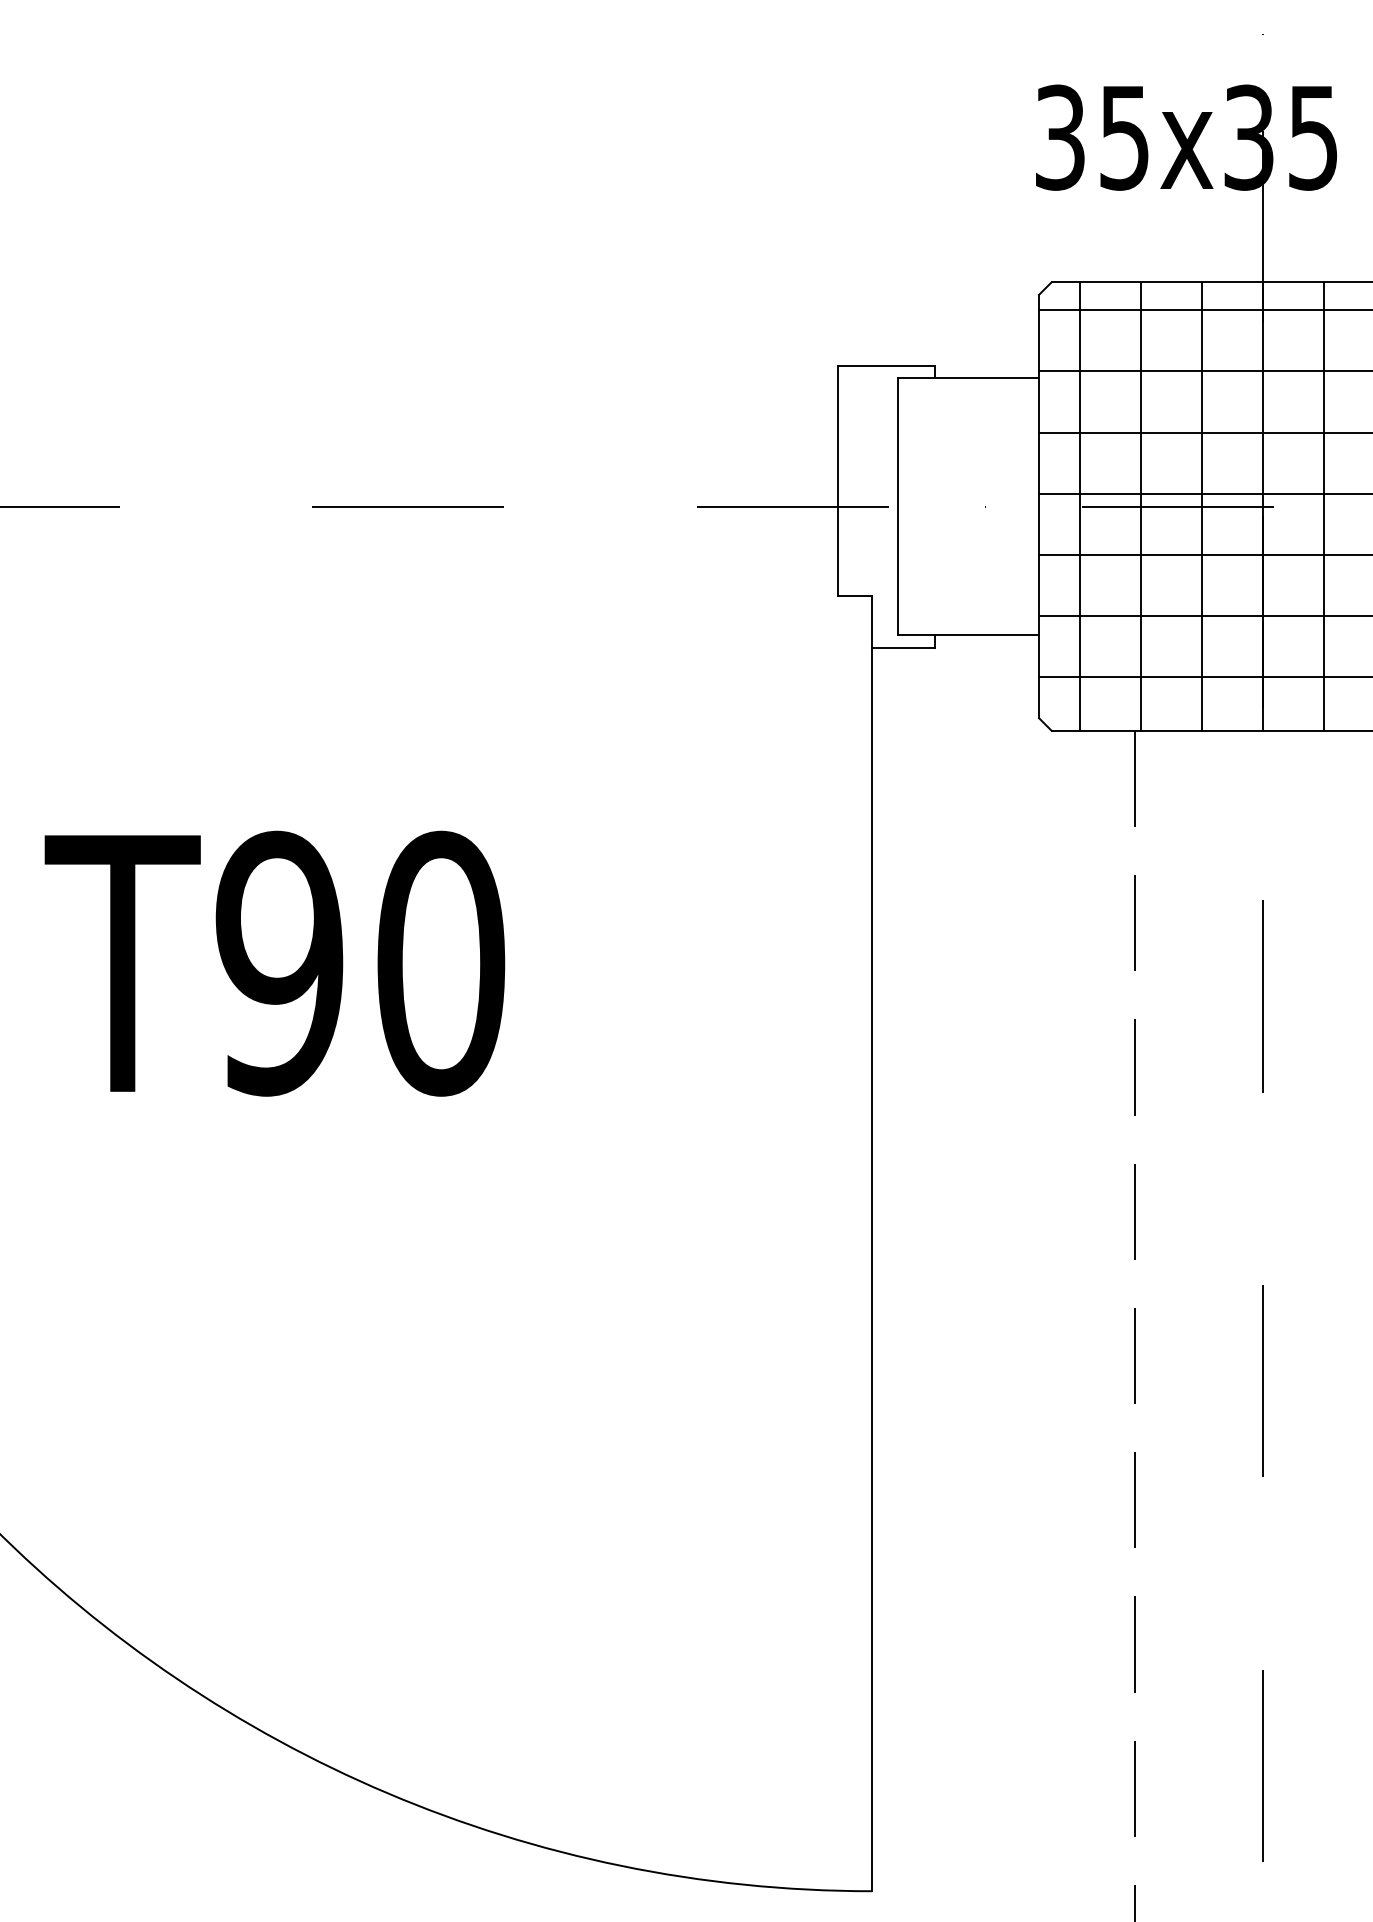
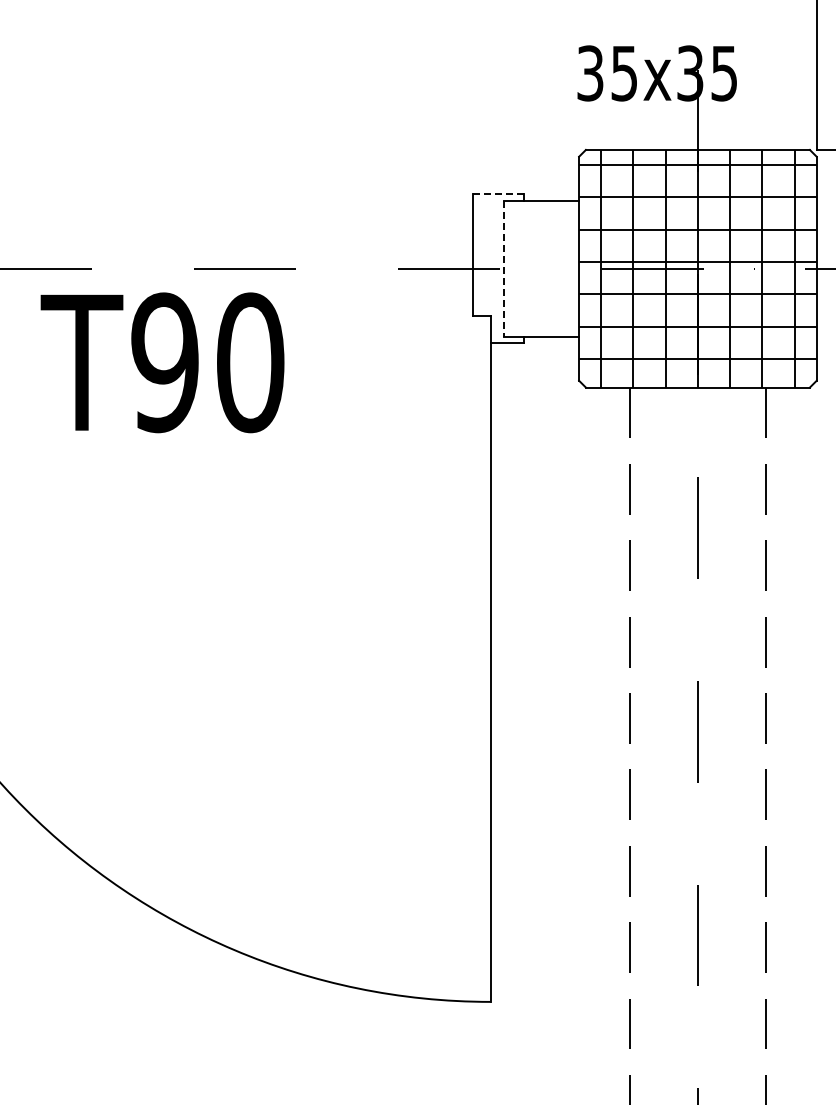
line: (886, 366) -> (498, 194), solid -> dashed
line: (898, 506) -> (504, 268), solid -> dashed
text: (274, 963) -> (162, 362), moved

